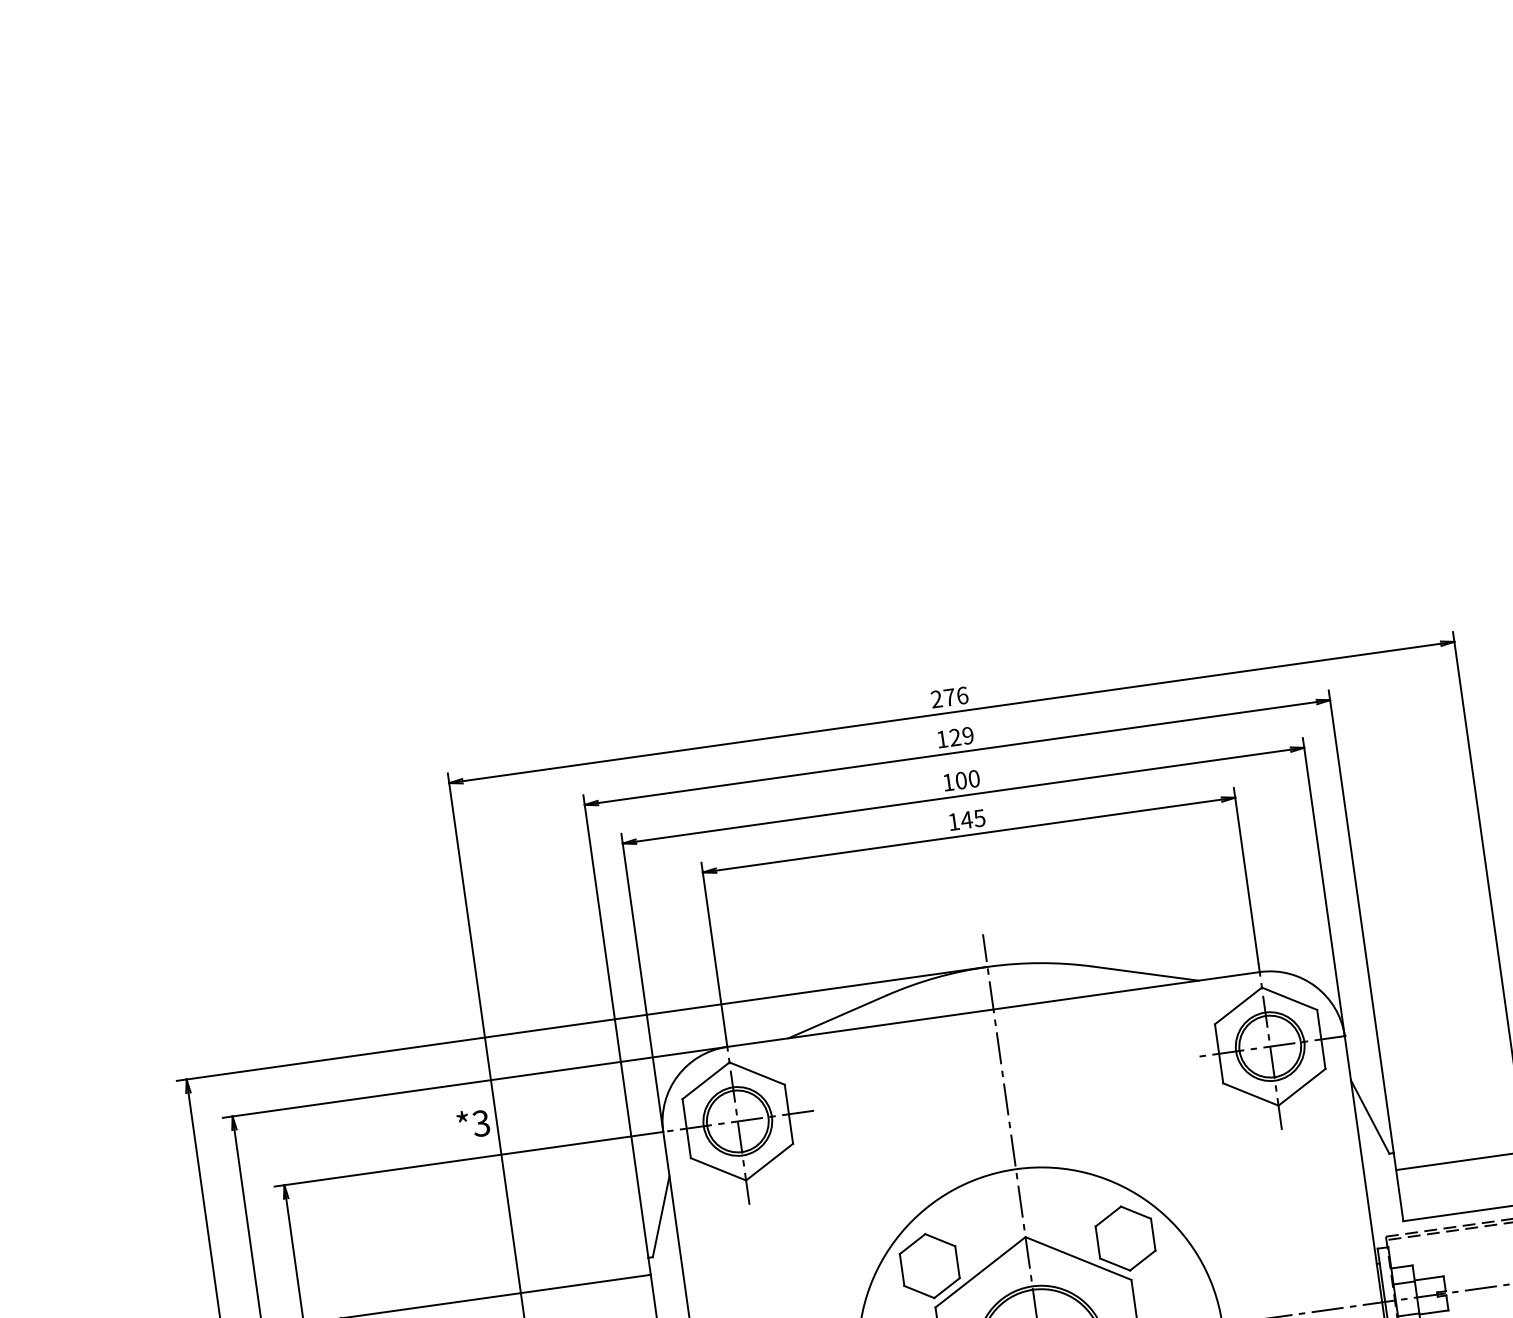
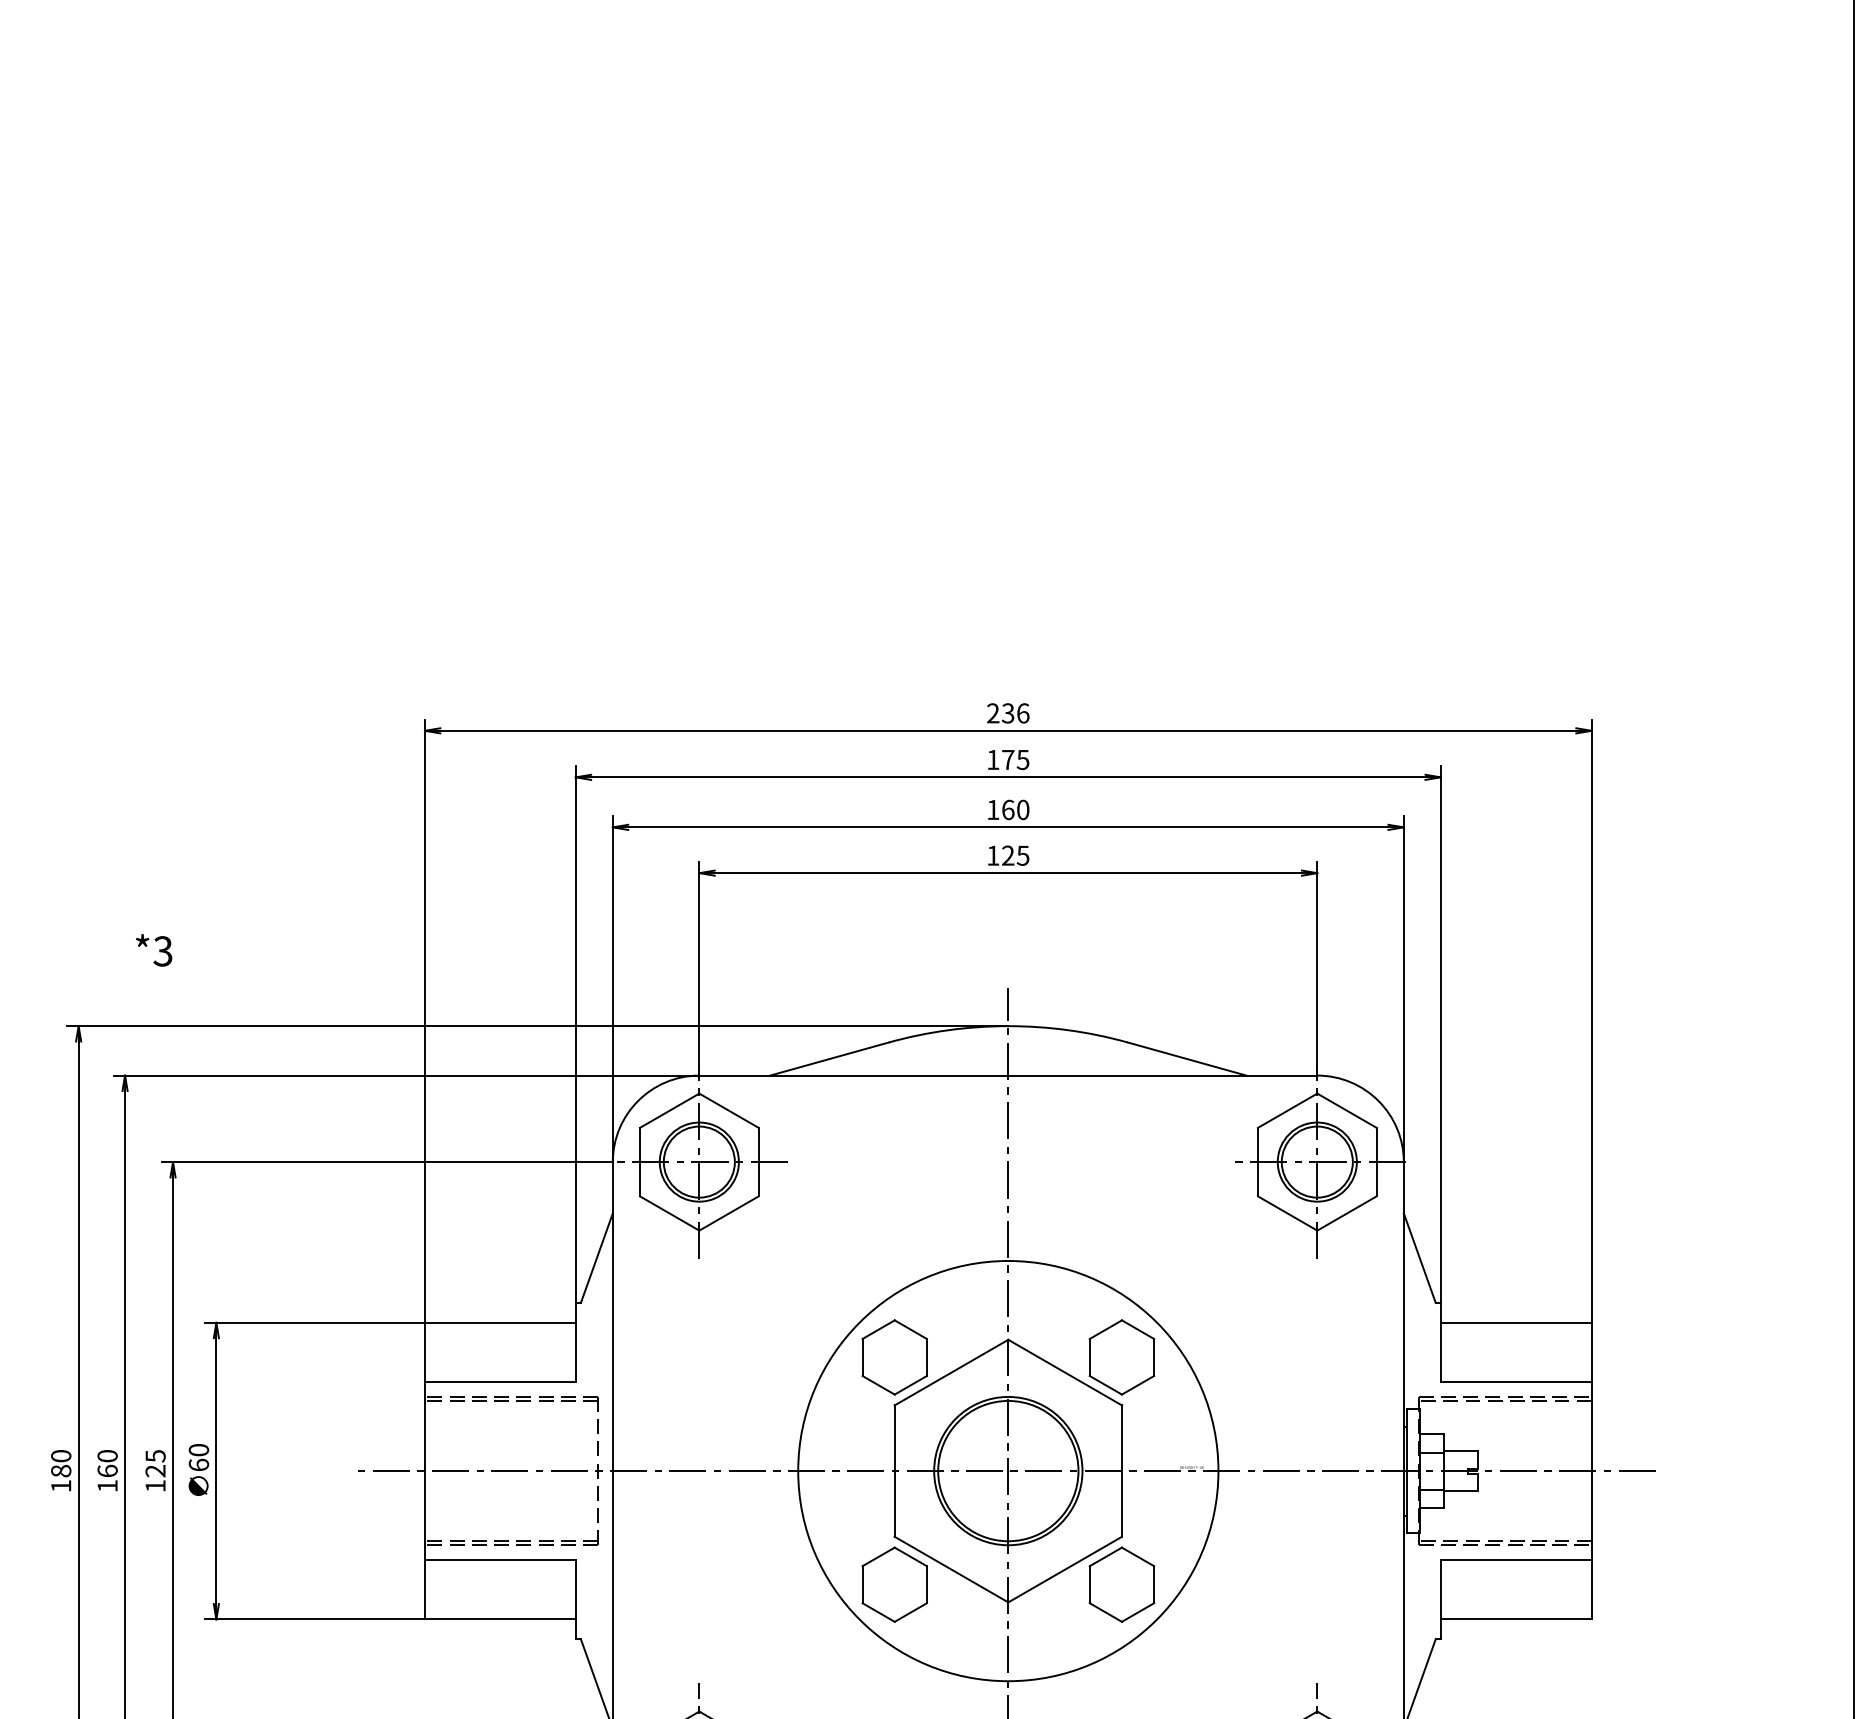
text: (948, 697) -> (1007, 713), 276 -> 236
text: (961, 736) -> (1015, 759), 129 -> 175
text: (961, 780) -> (1008, 809), 100 -> 160
text: (966, 819) -> (1007, 855), 145 -> 125
text: (473, 1123) -> (154, 950), moved

